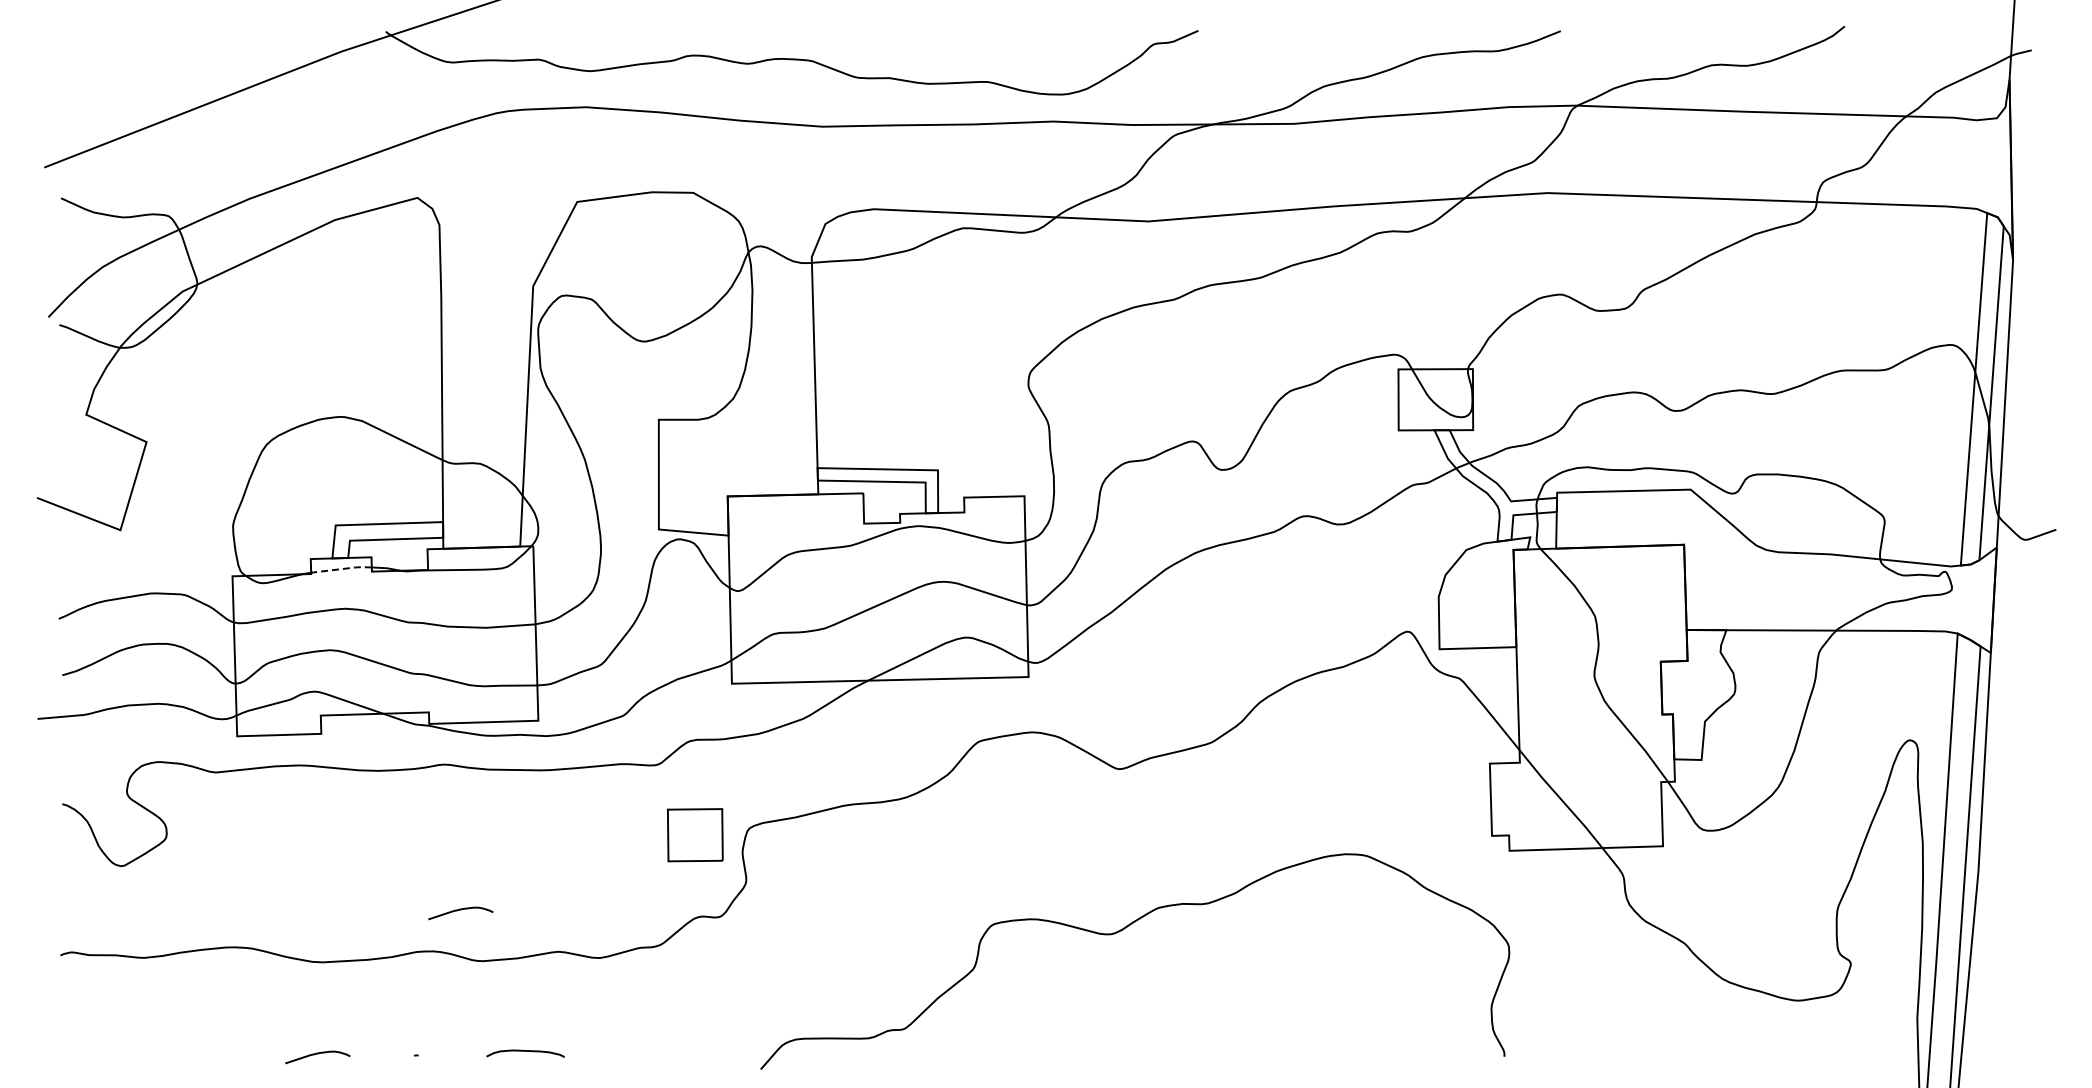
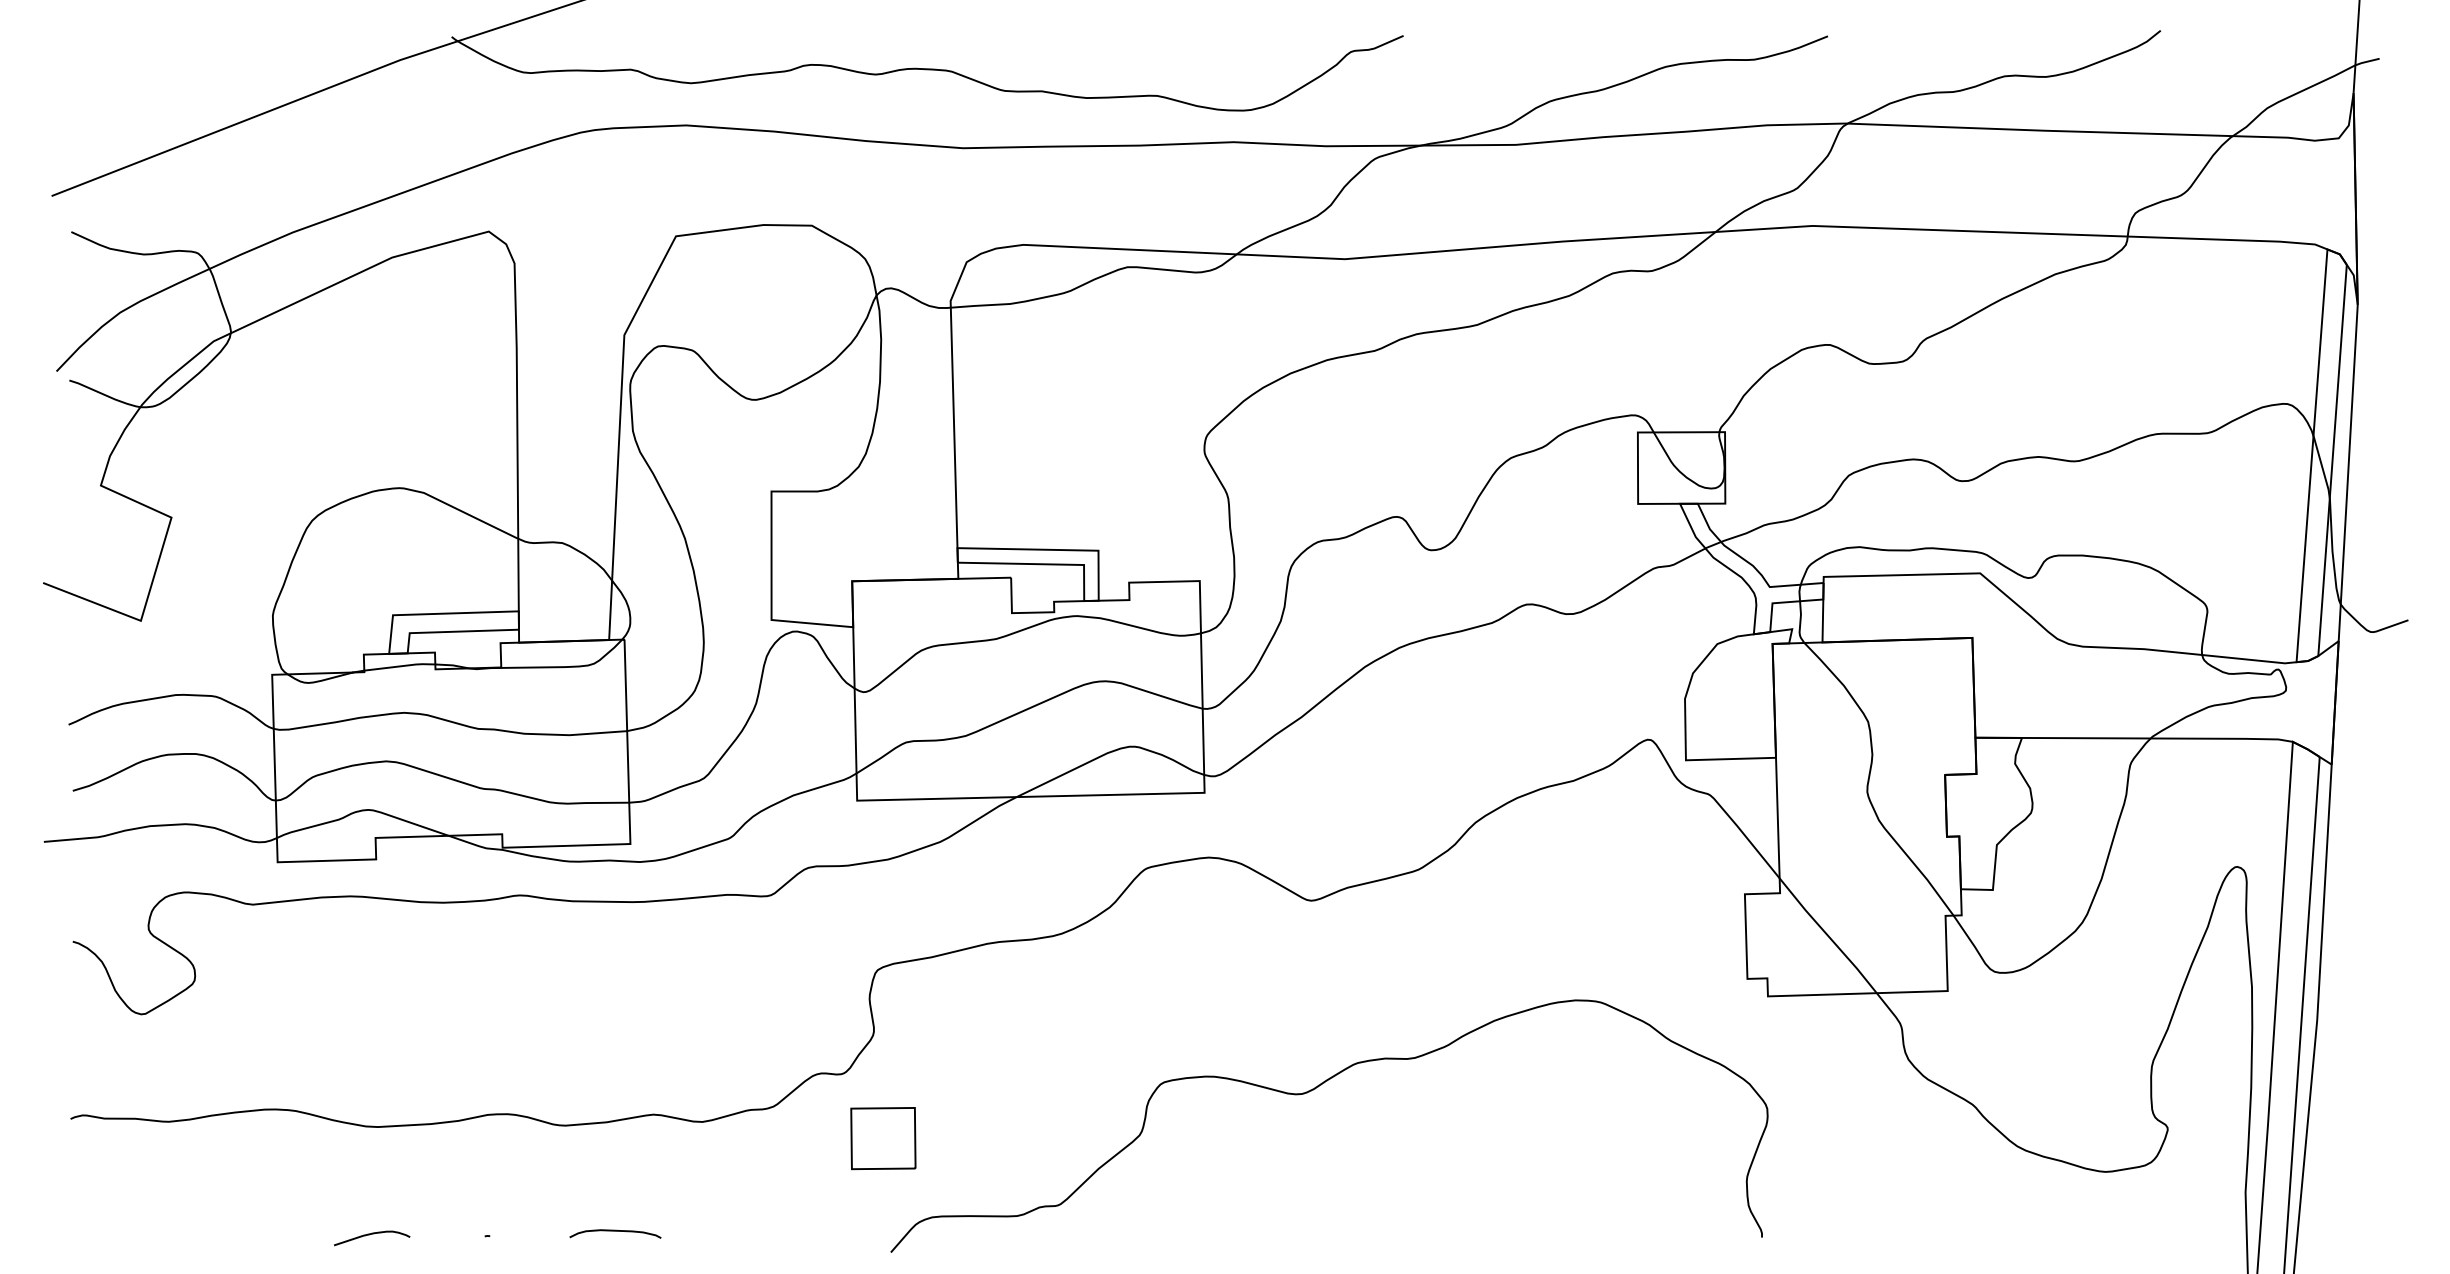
line: (342, 568) -> (400, 665), dashed -> solid
part: (695, 835) -> (883, 1138), moved
curve: (460, 910) -> (539, 1066), removed

